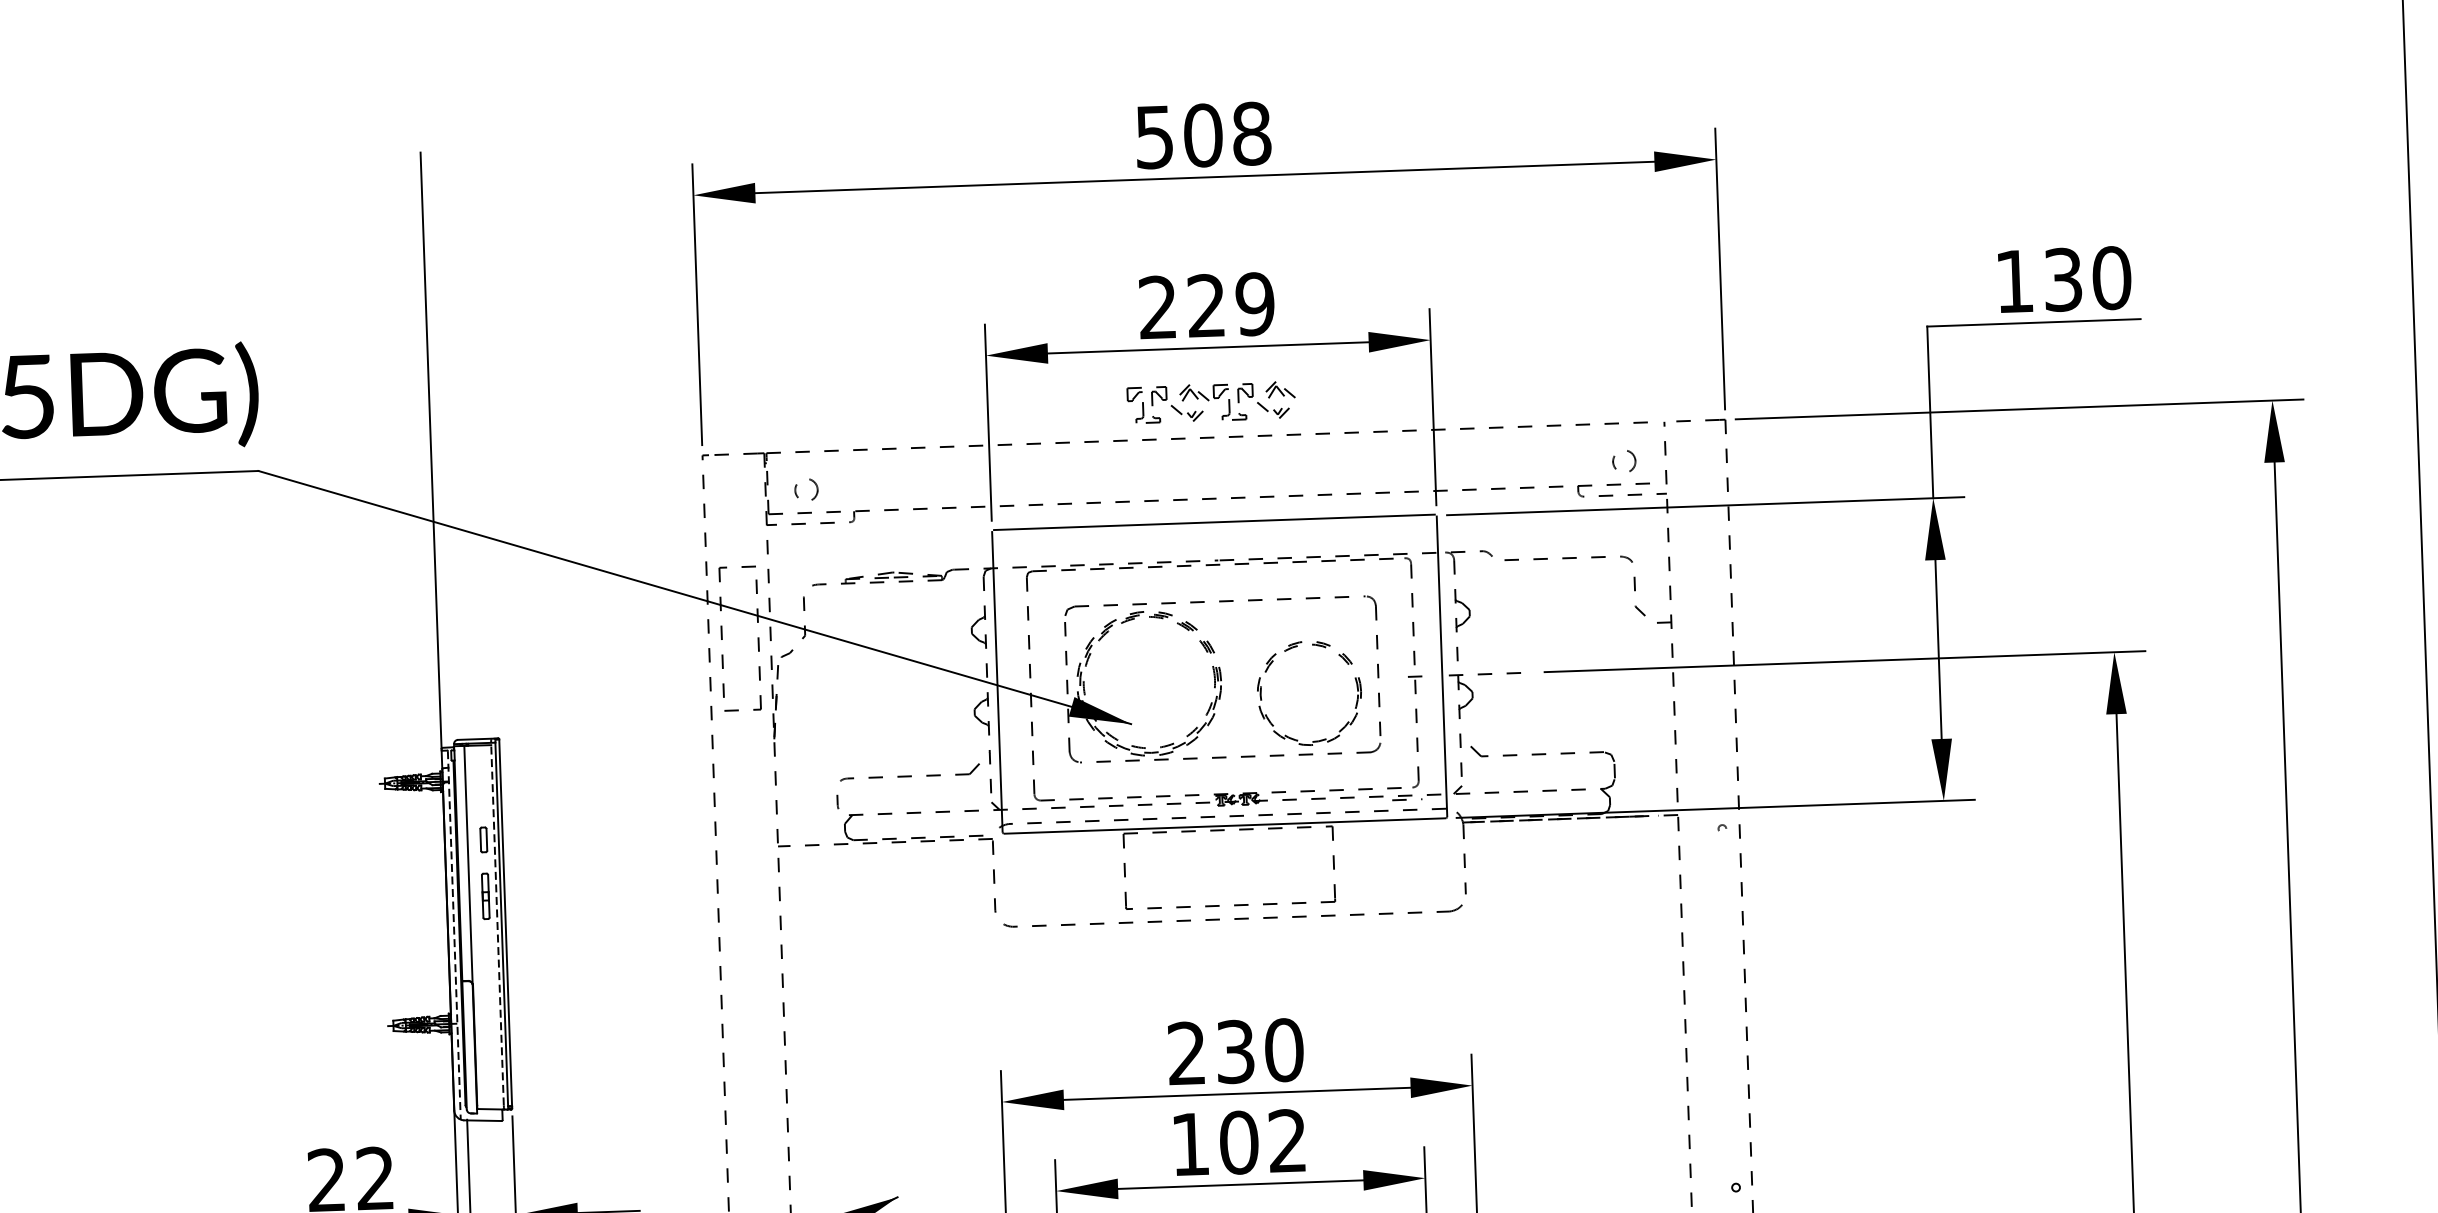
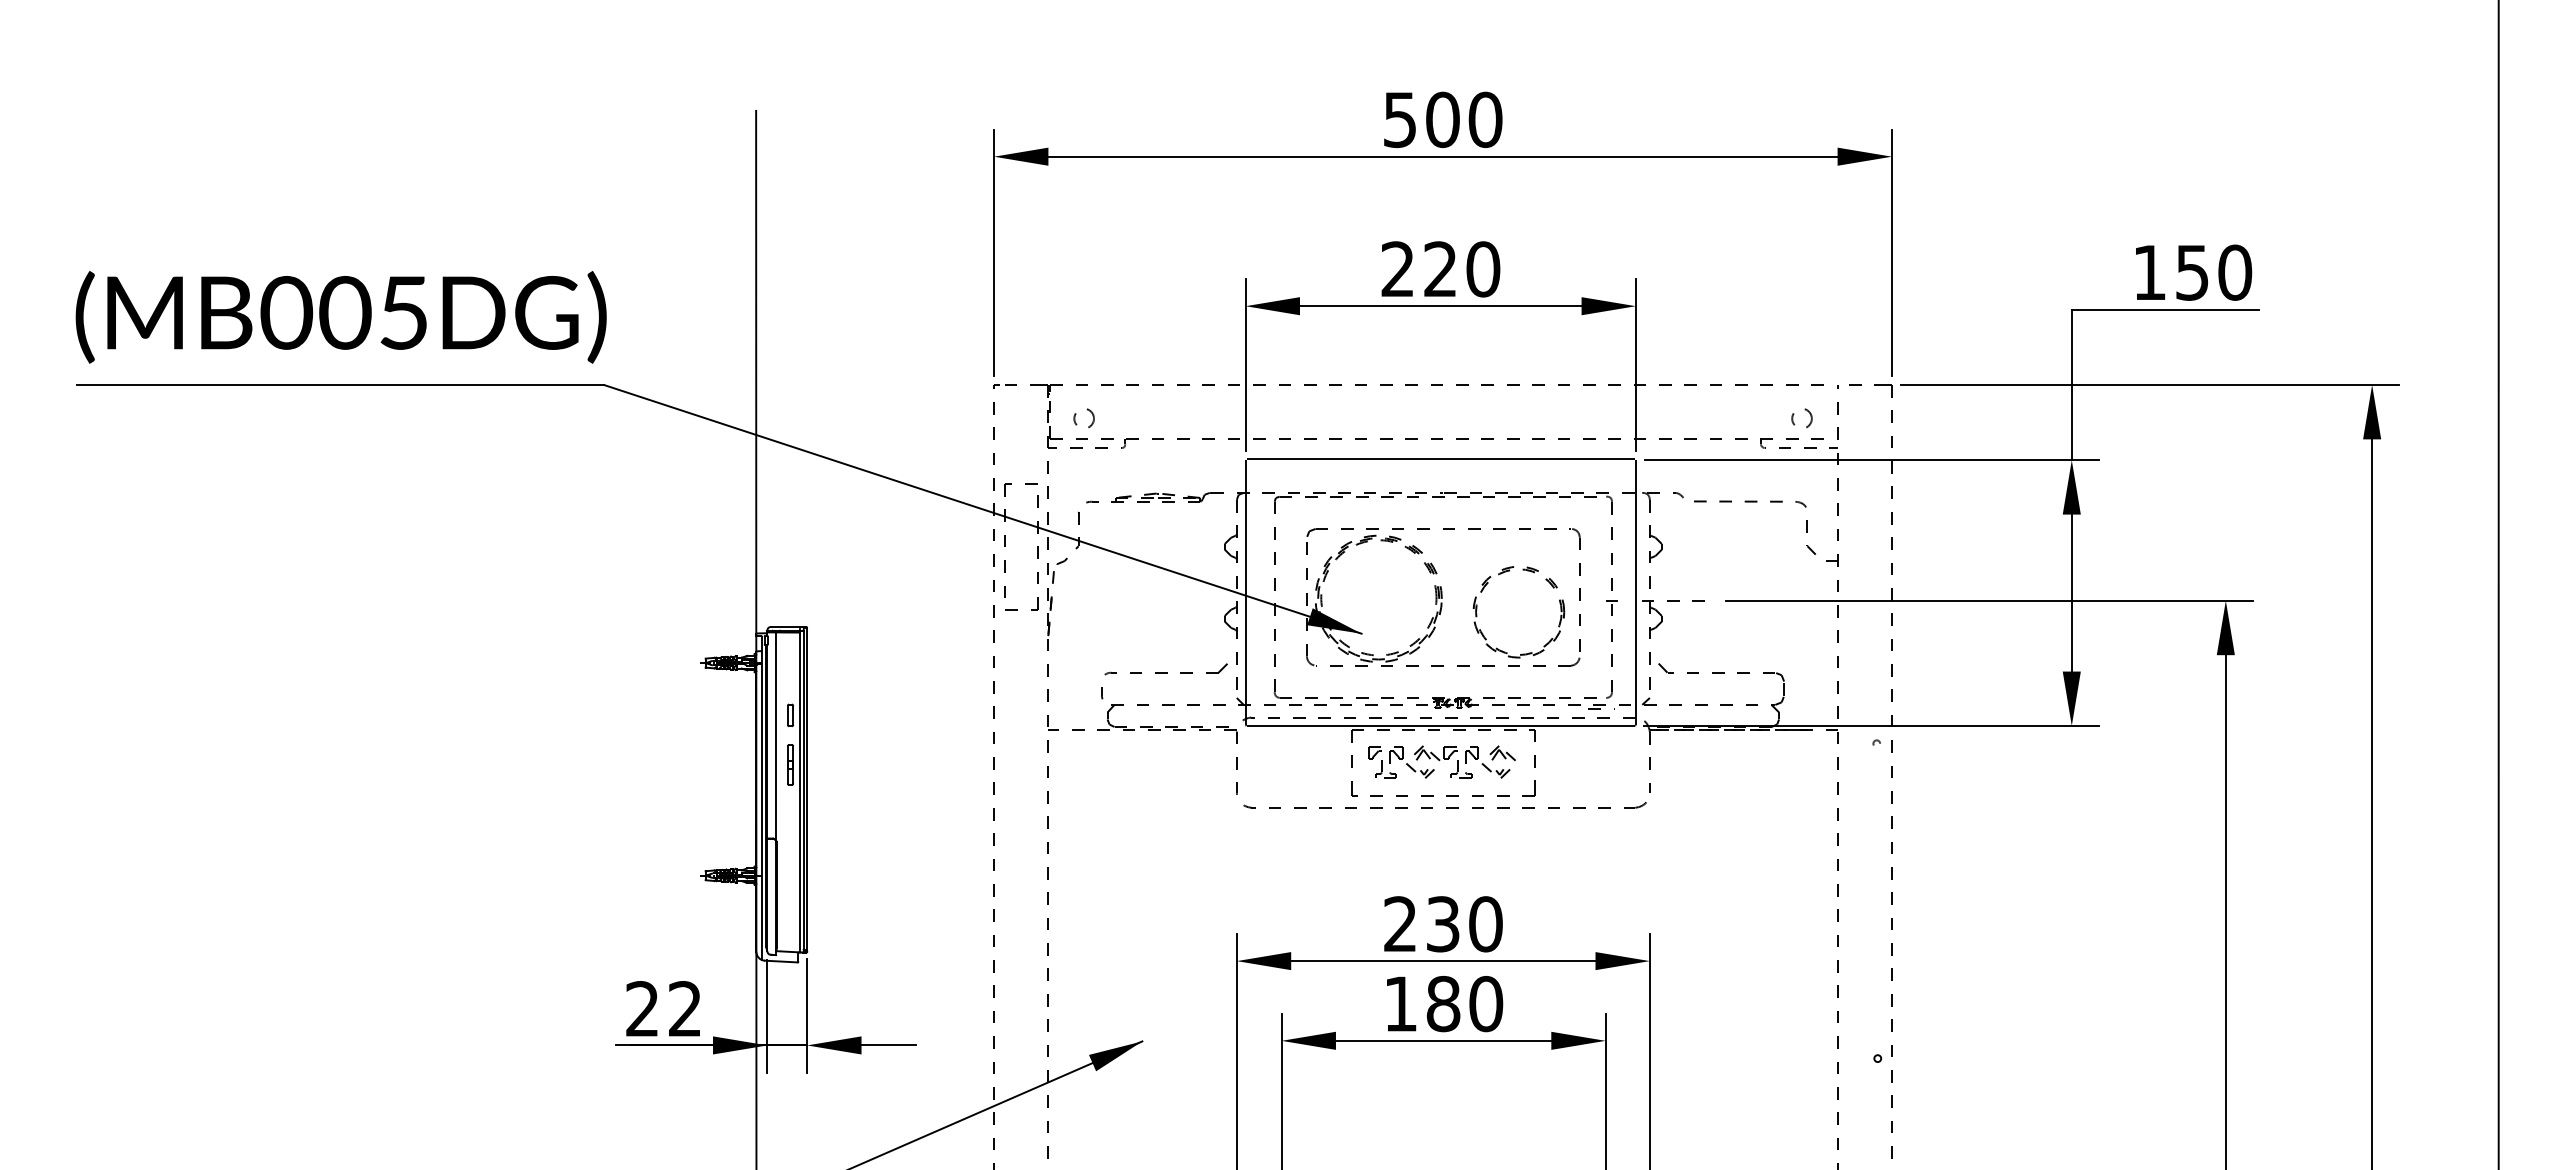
text: (1251, 133) -> (1485, 119), 508 -> 500
text: (2063, 279) -> (2192, 272), 130 -> 150
text: (1255, 304) -> (1483, 269), 229 -> 220
part: (1210, 401) -> (1441, 761), moved
line: (496, 923) -> (799, 789), dashed -> solid
line: (454, 935) -> (761, 798), dashed -> solid
text: (1263, 1141) -> (1464, 1003), 102 -> 180

